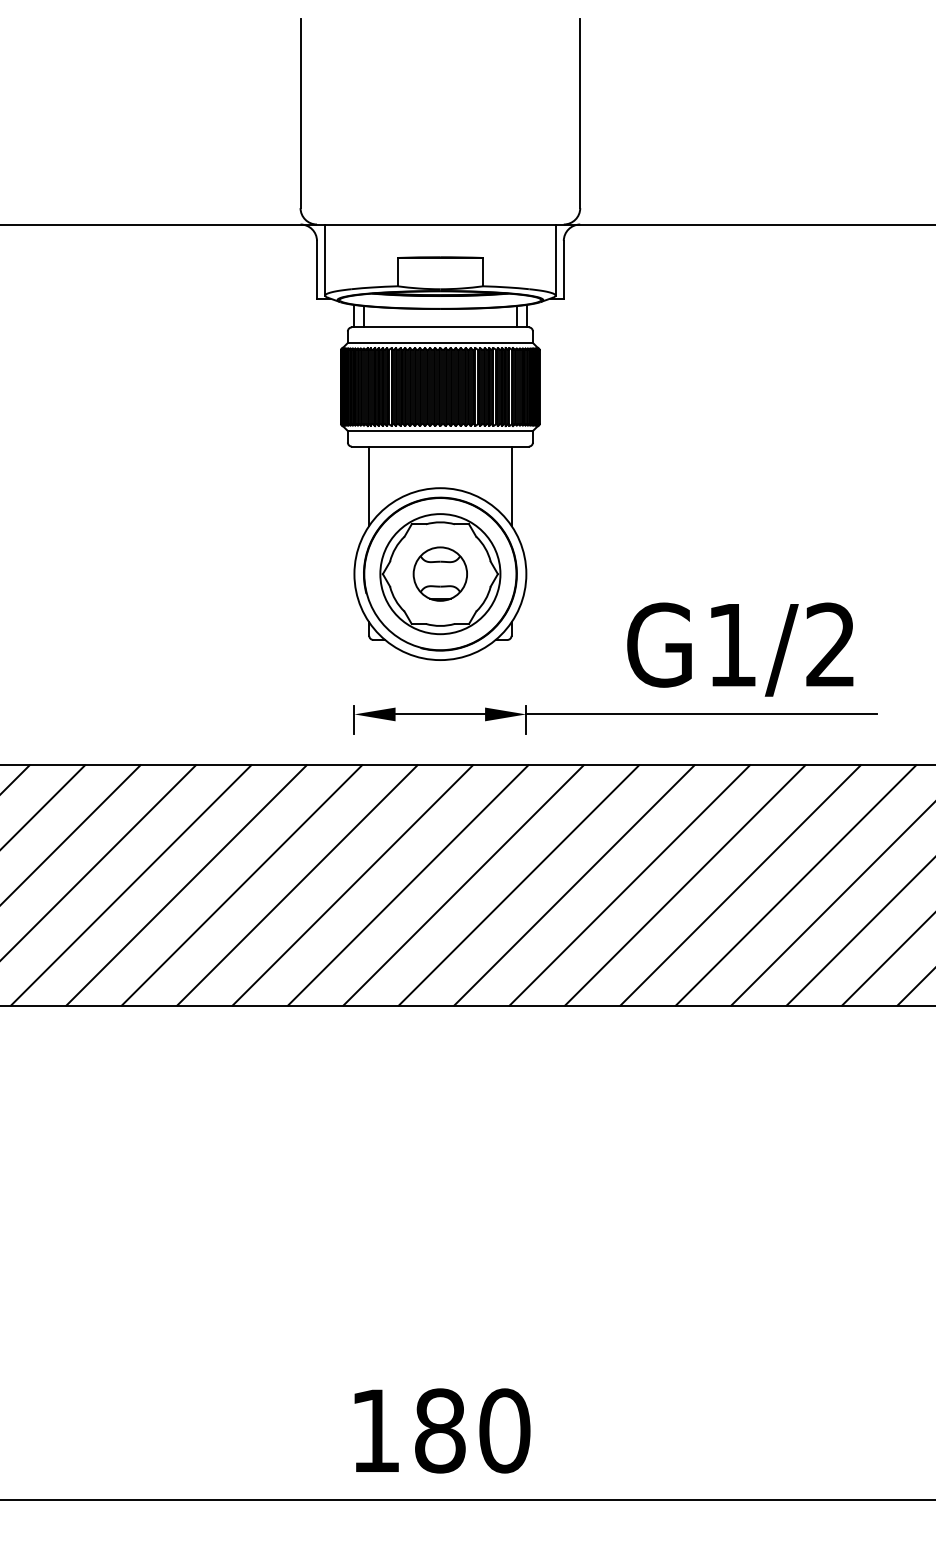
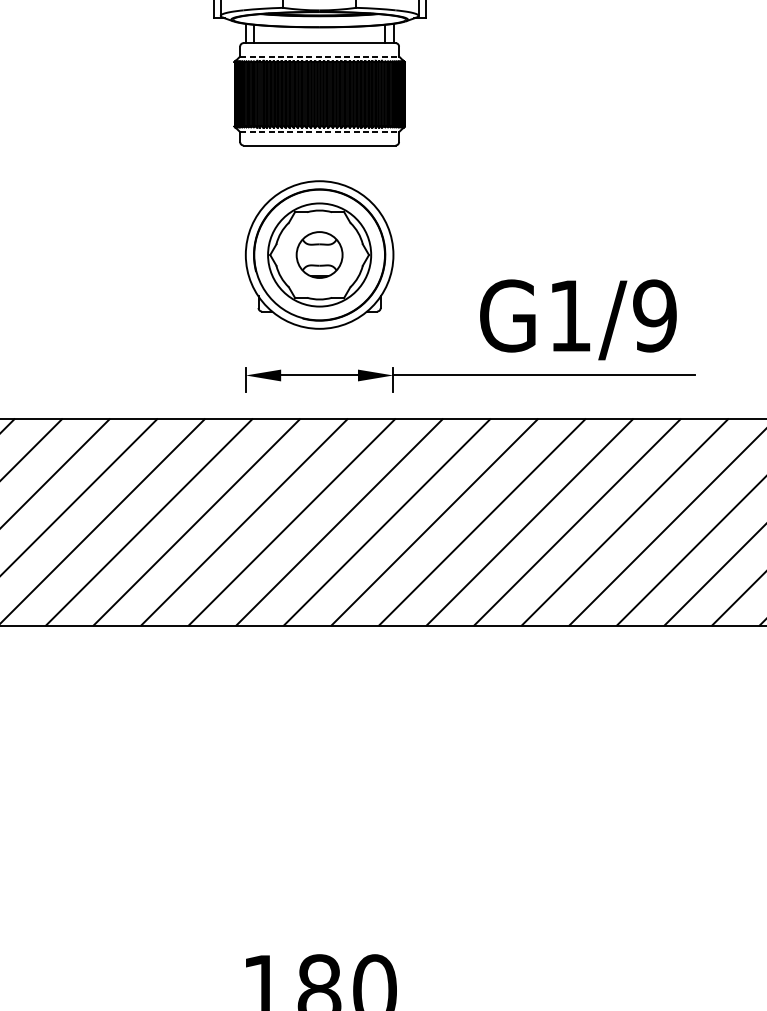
line: (440, 342) -> (319, 56), solid -> dashed
line: (440, 431) -> (319, 132), solid -> dashed
line: (369, 486) -> (258, 179), removed
line: (511, 486) -> (380, 179), removed
text: (830, 644) -> (654, 315), G1/2 -> G1/9

